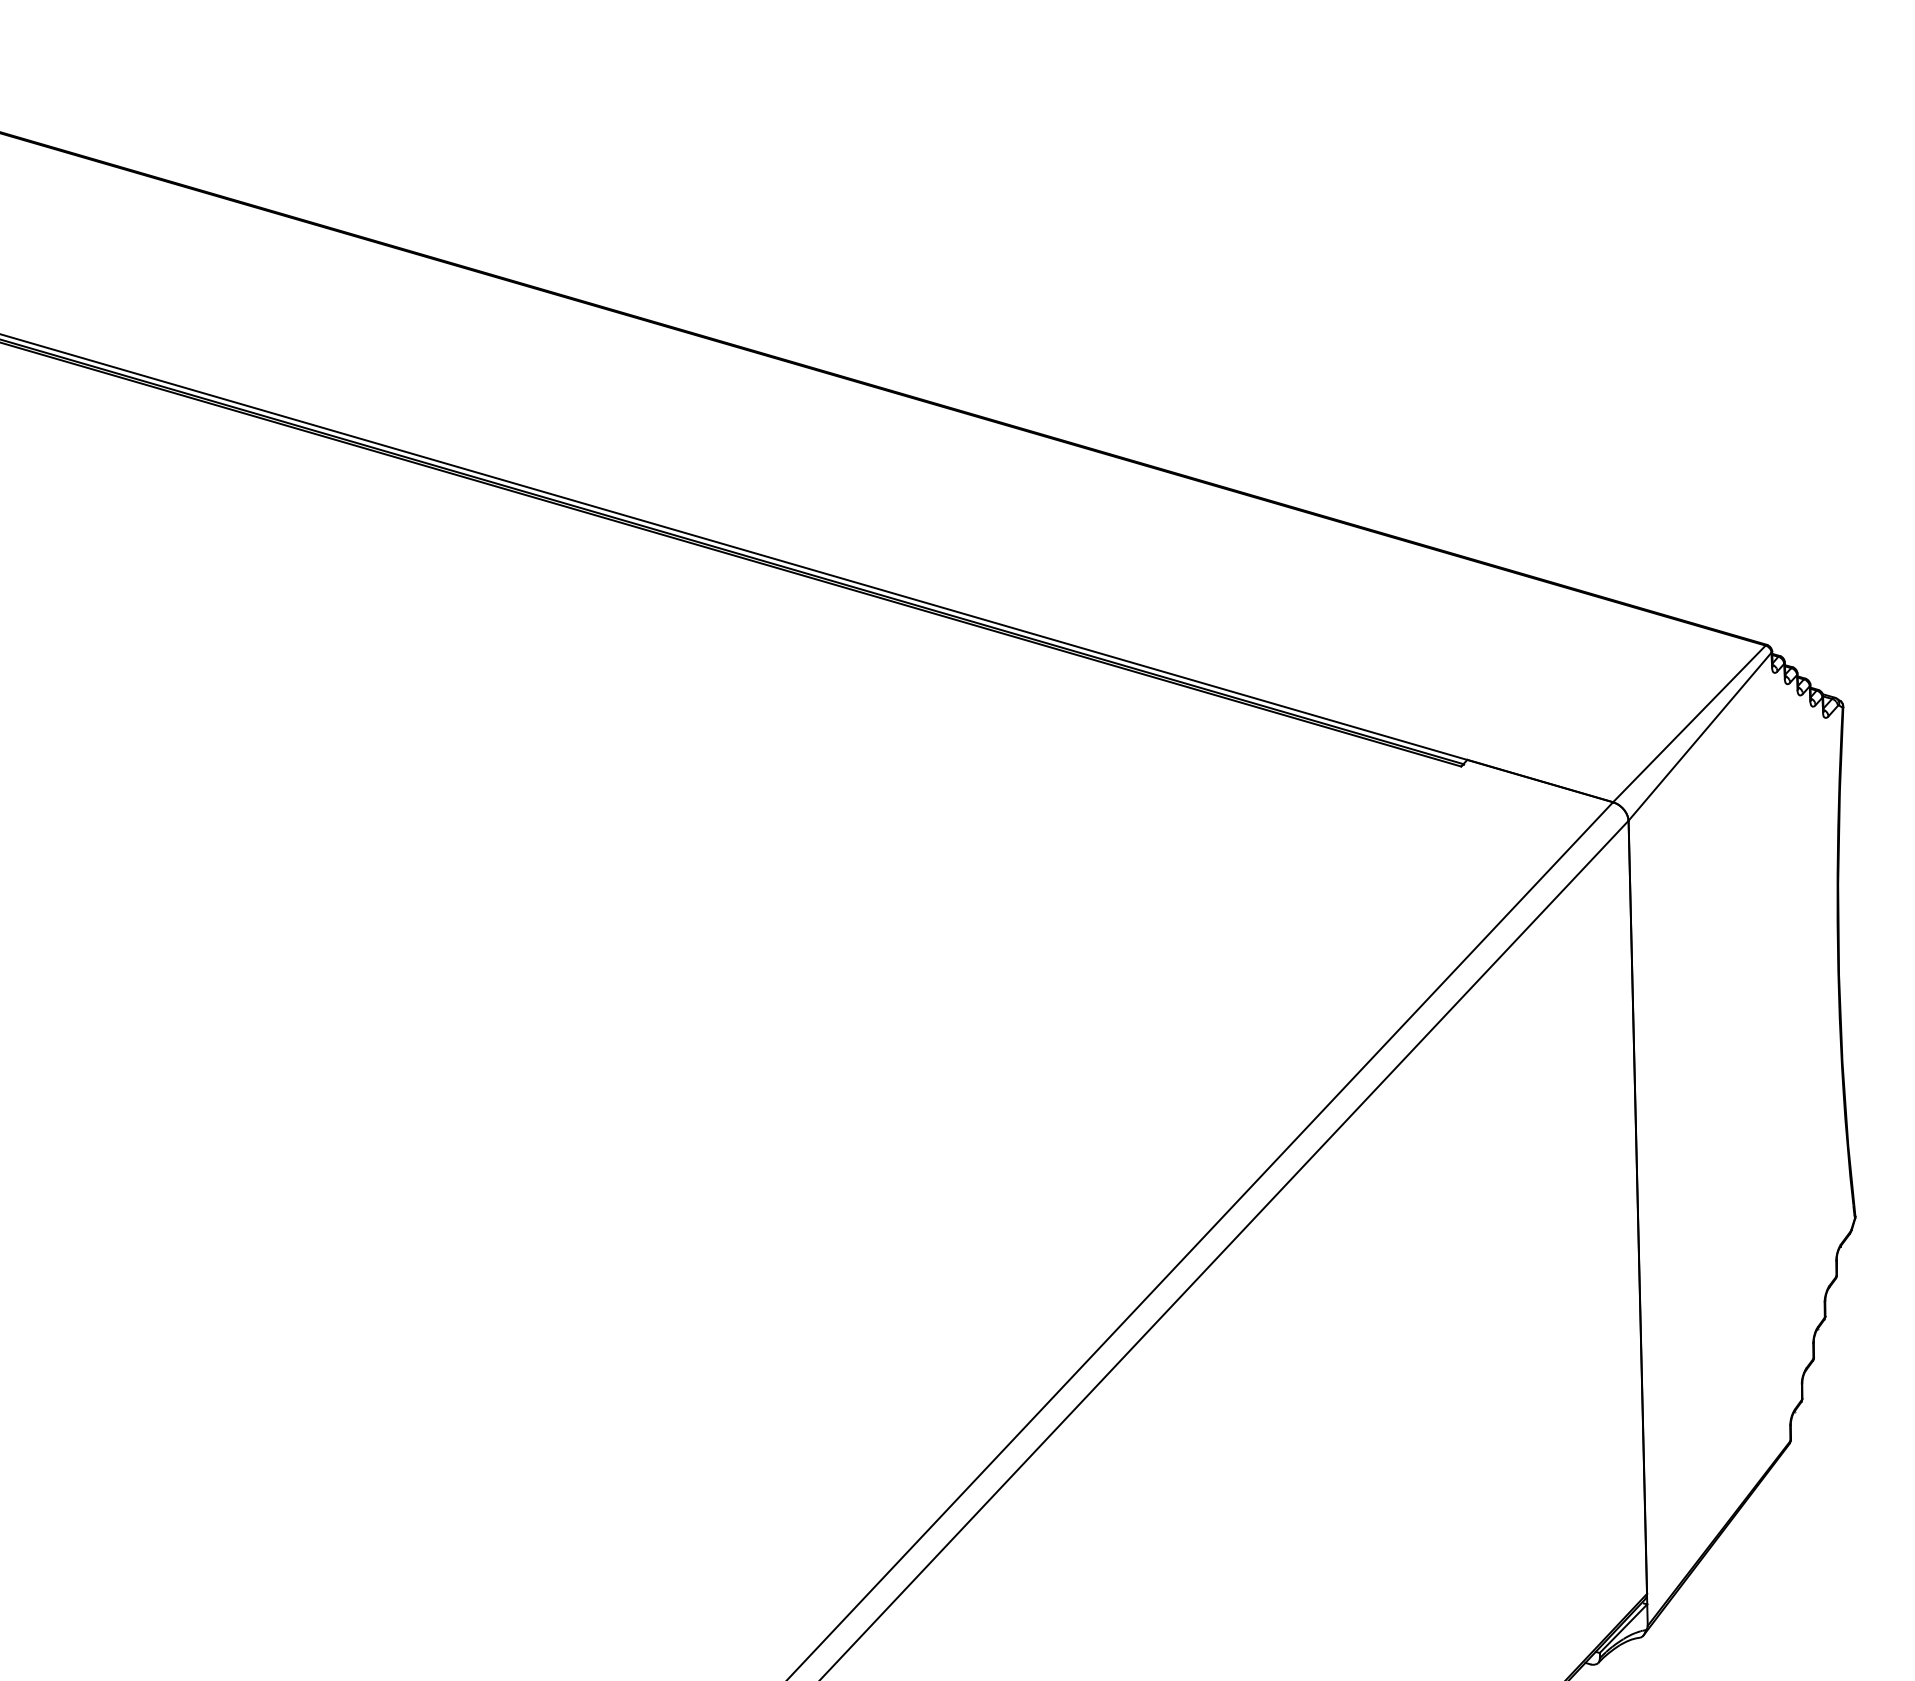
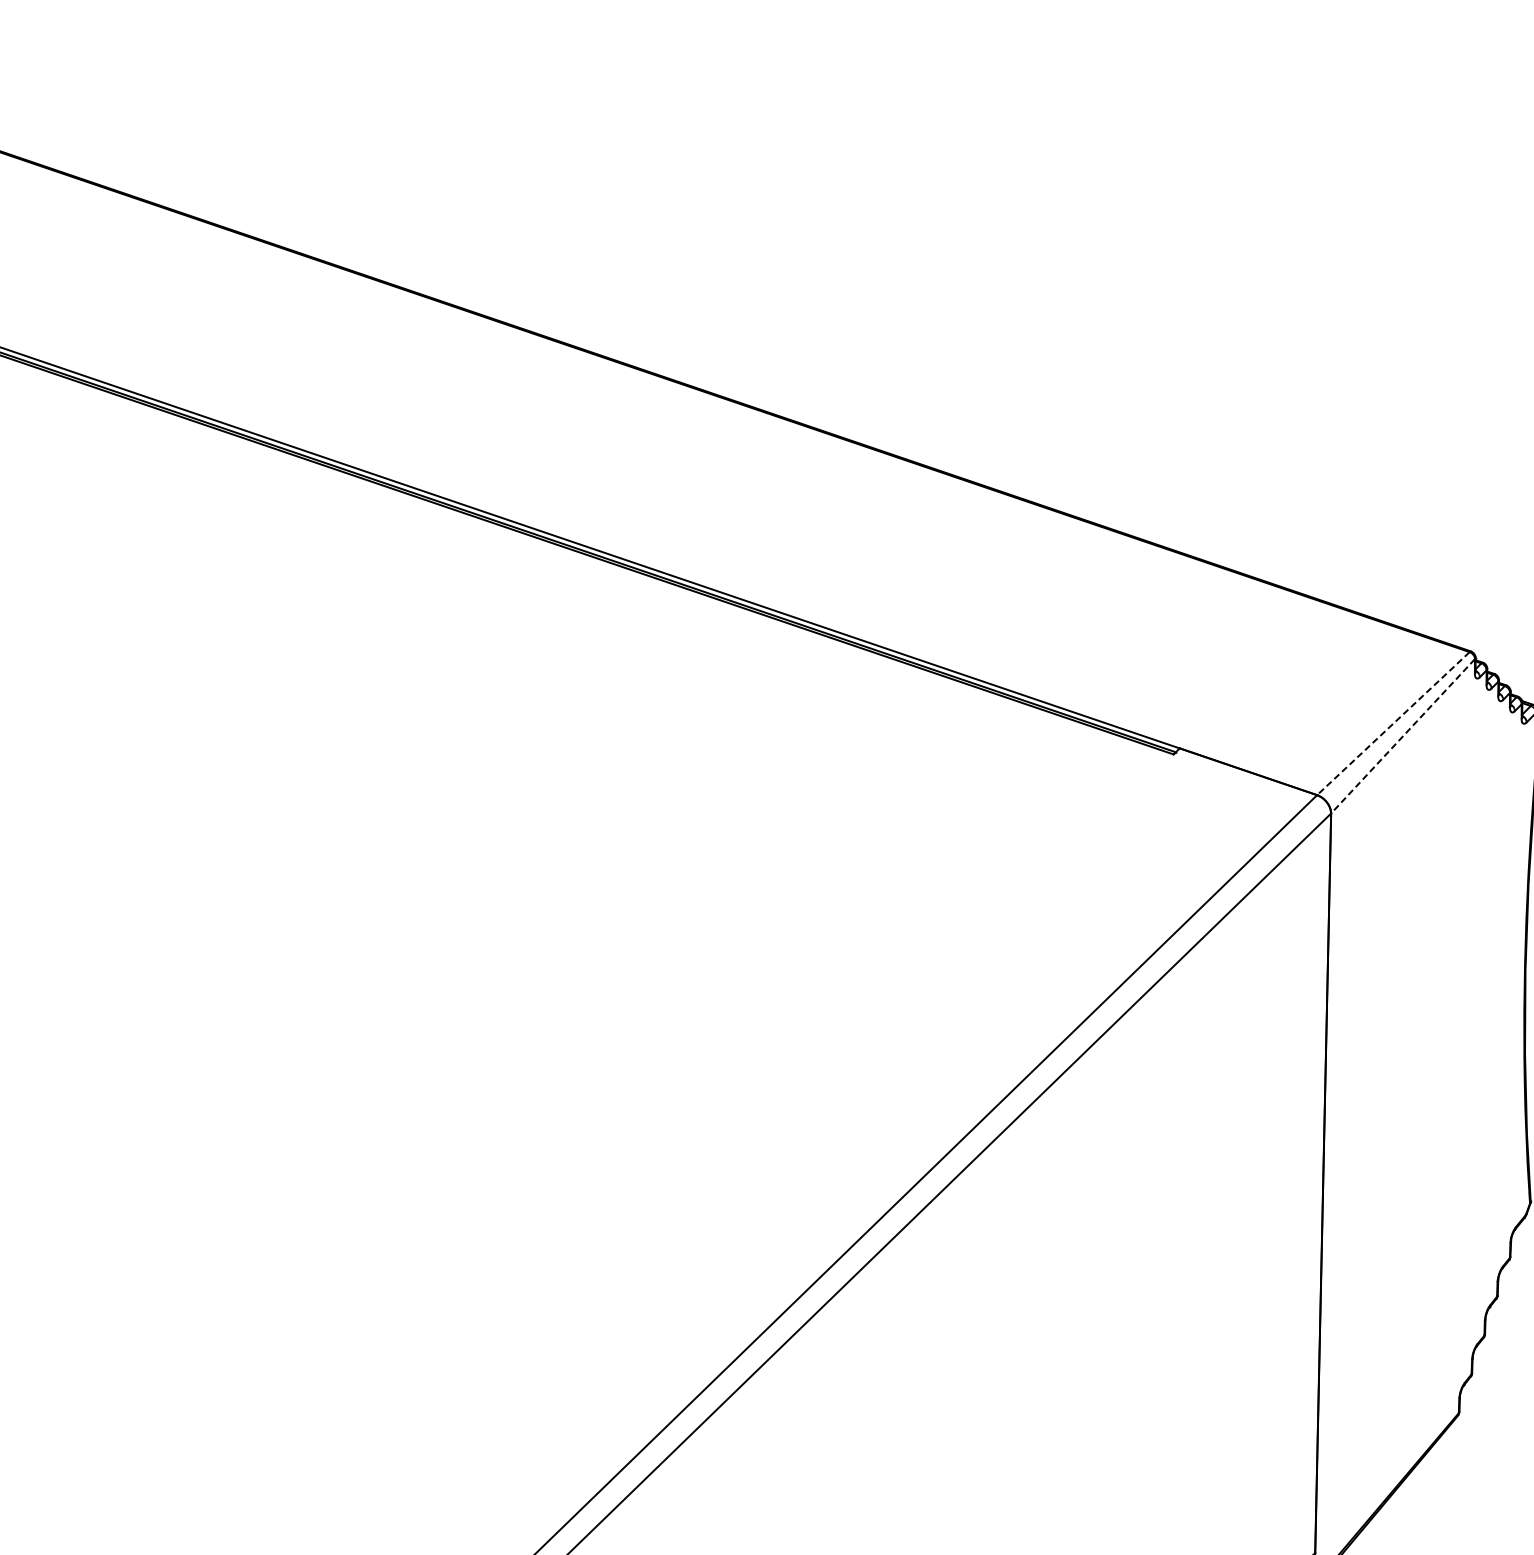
line: (1689, 724) -> (1393, 724), solid -> dashed
line: (1699, 737) -> (1402, 737), solid -> dashed

